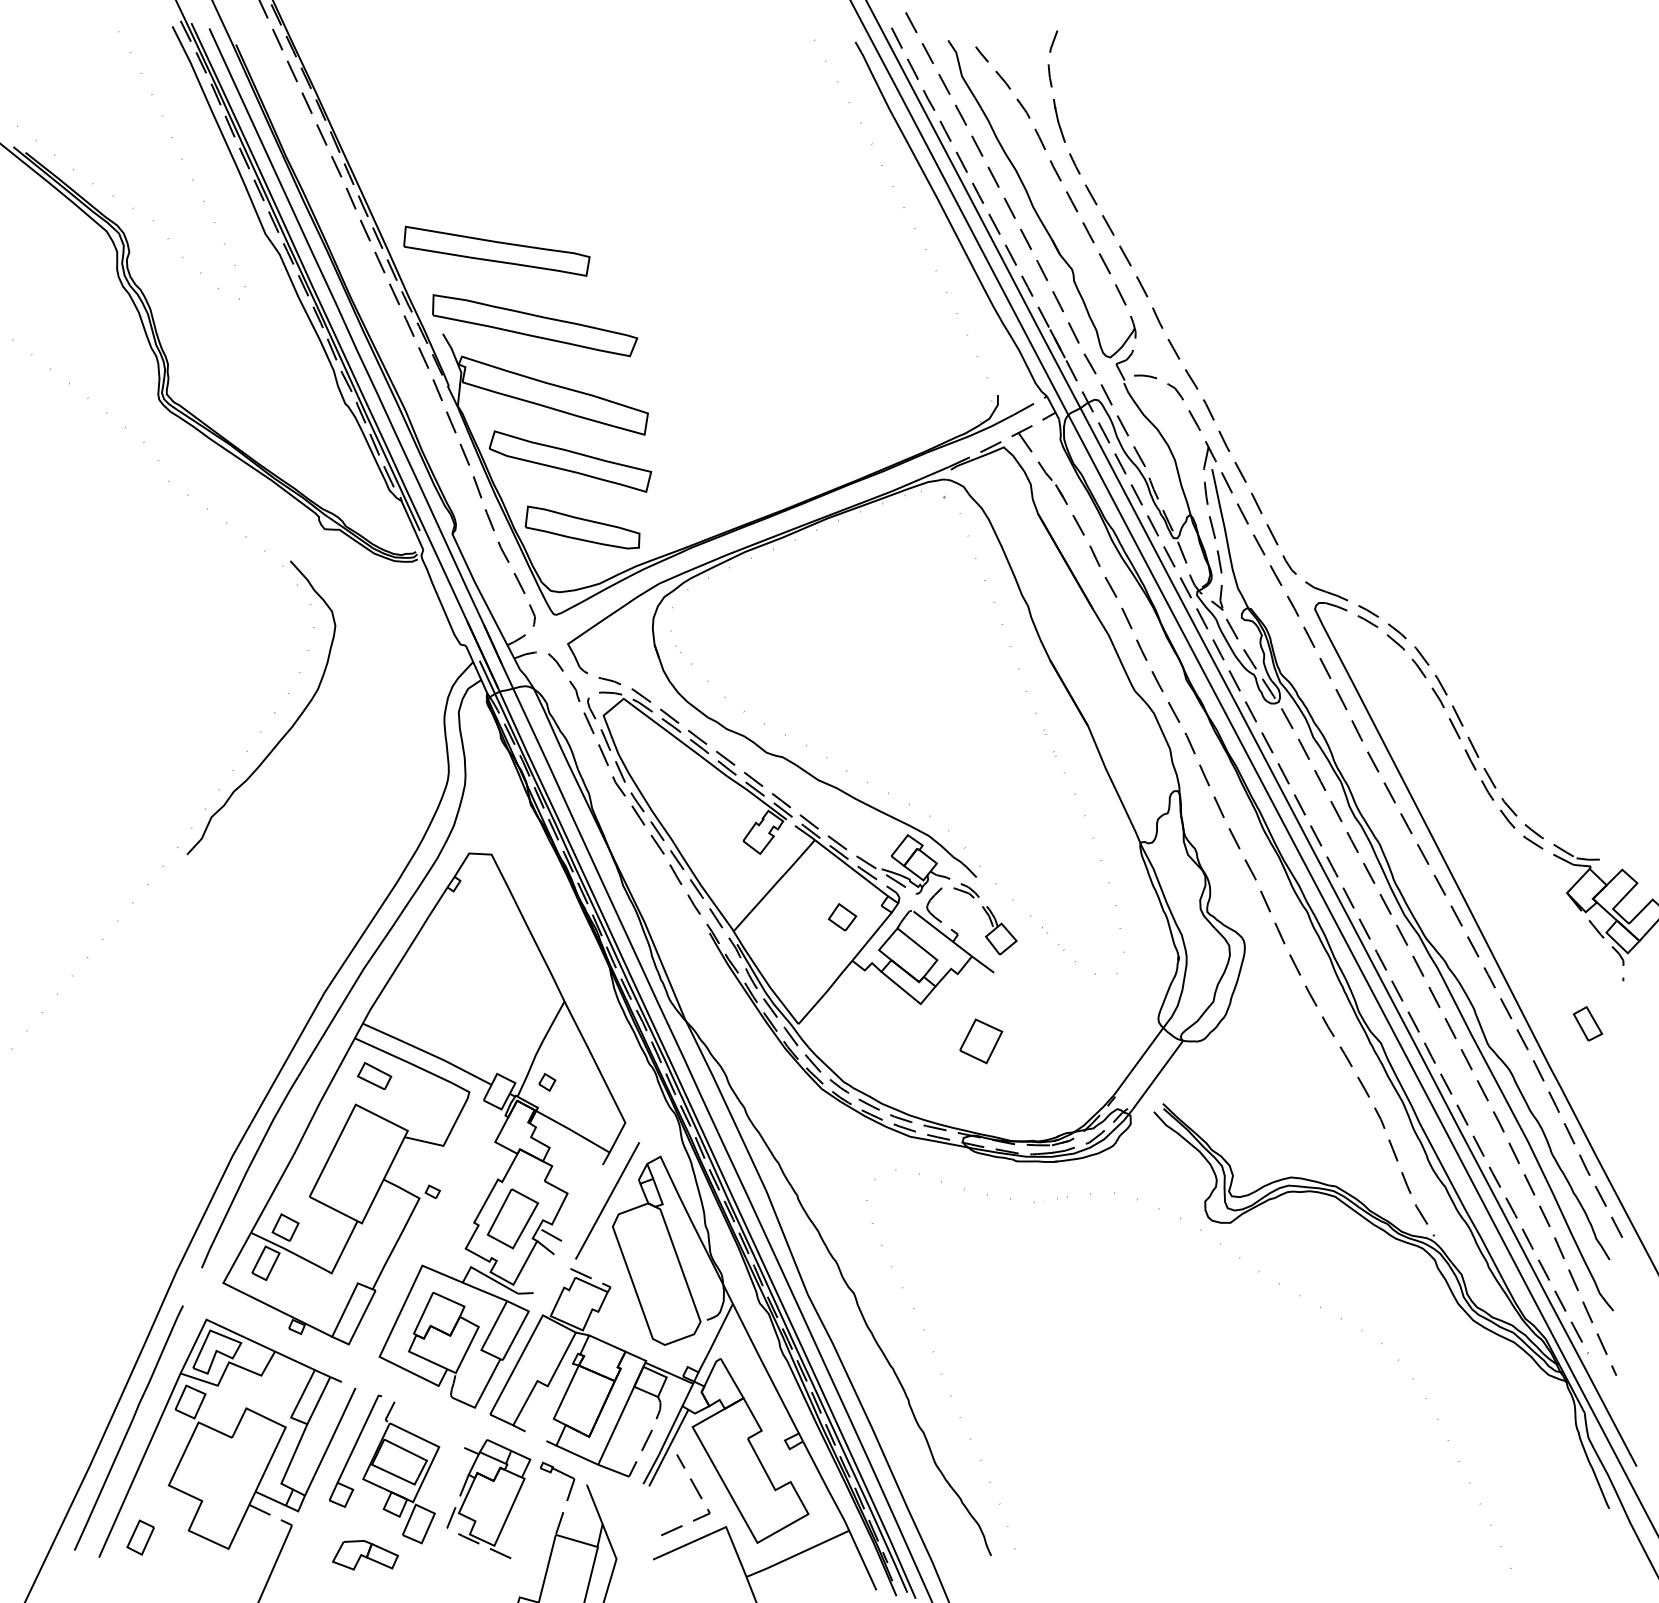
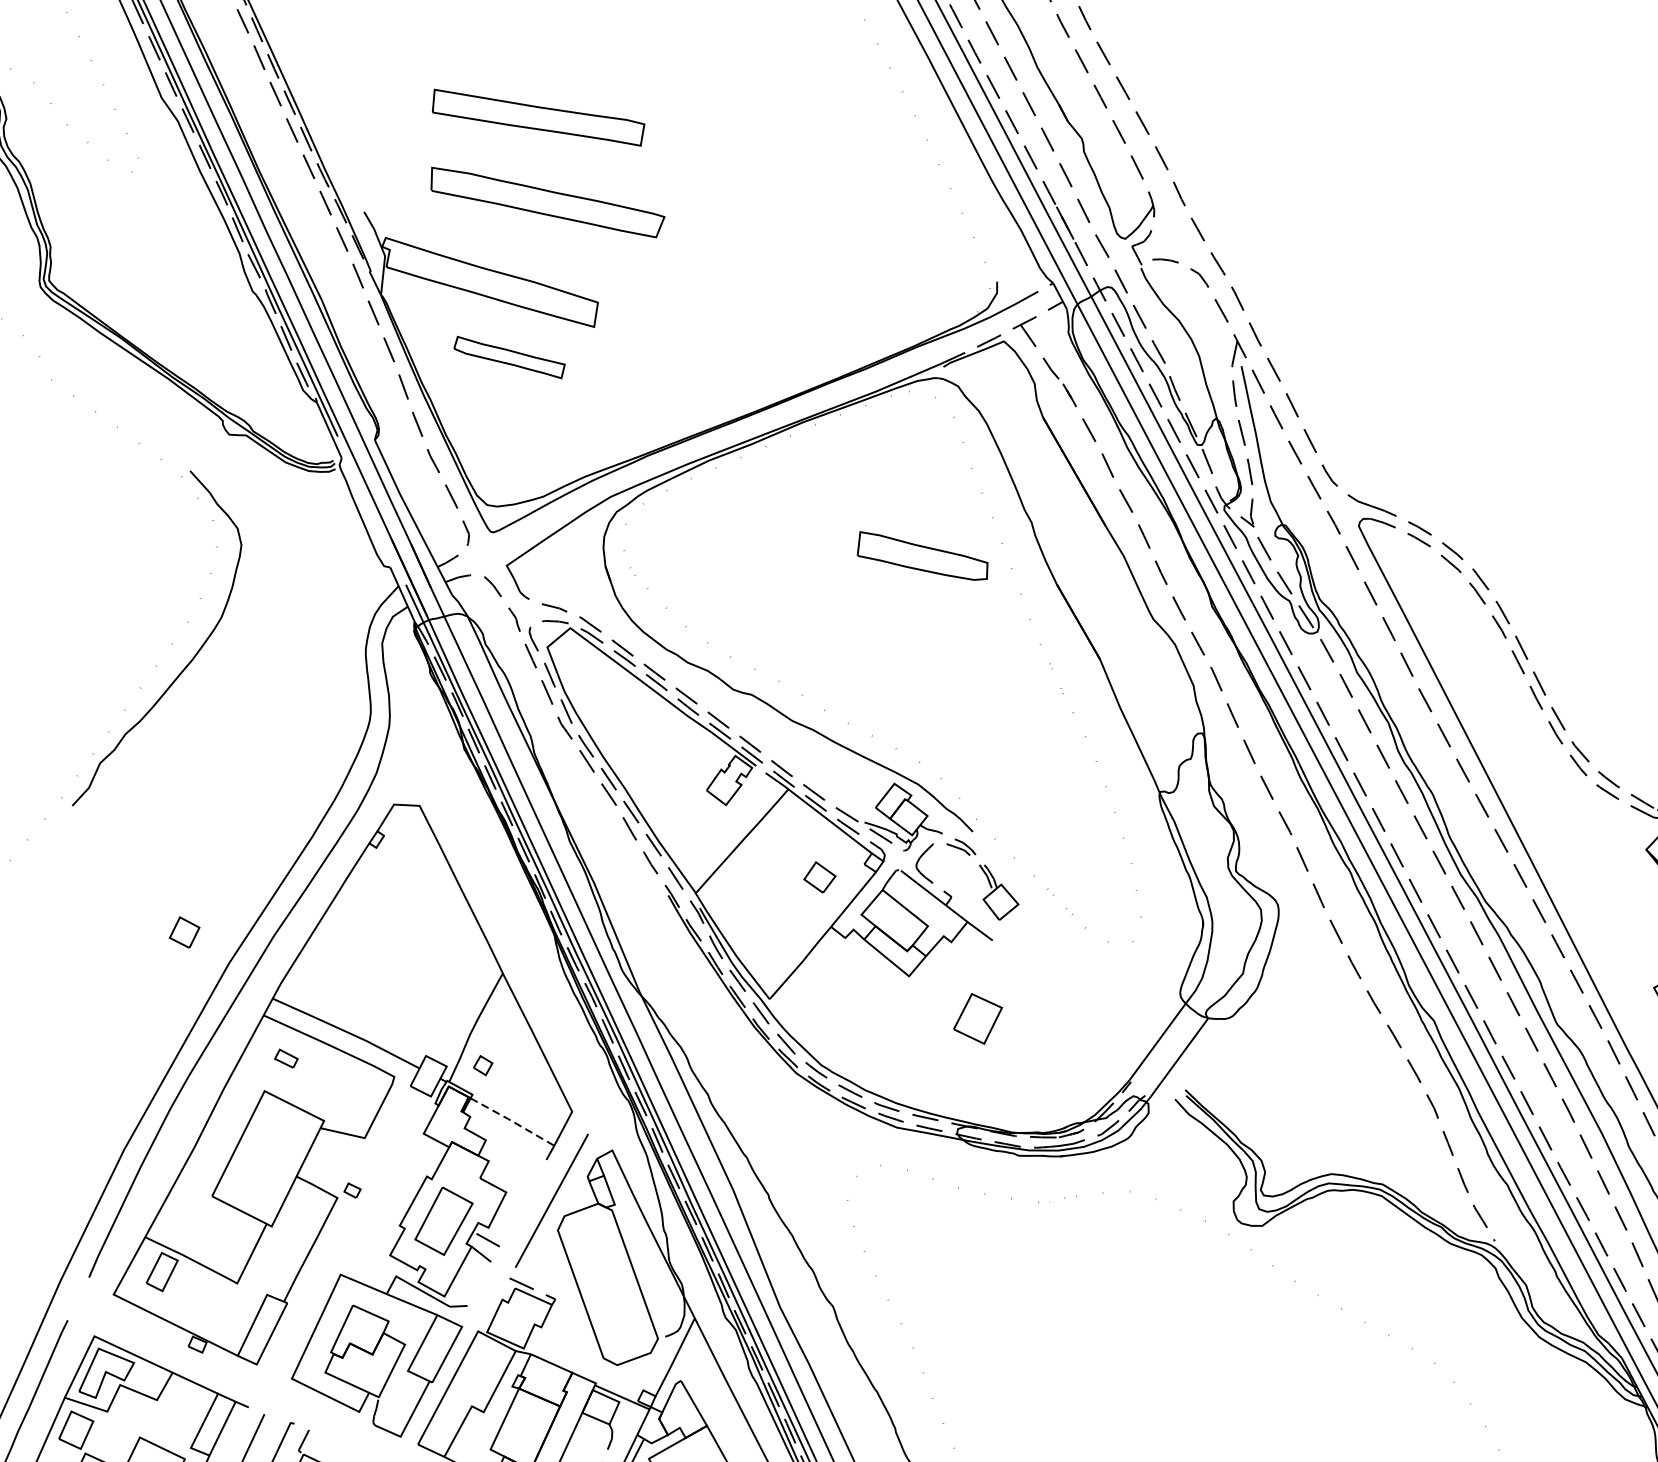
part: (496, 250) -> (538, 116), moved
curve: (538, 317) -> (551, 193), moved
part: (570, 461) -> (509, 357), size x0.6
curve: (582, 520) -> (922, 547), moved
part: (374, 1076) -> (286, 1058), size x0.6
line: (571, 1130) -> (510, 1120), solid -> dashed
part: (285, 1227) -> (184, 932), moved

